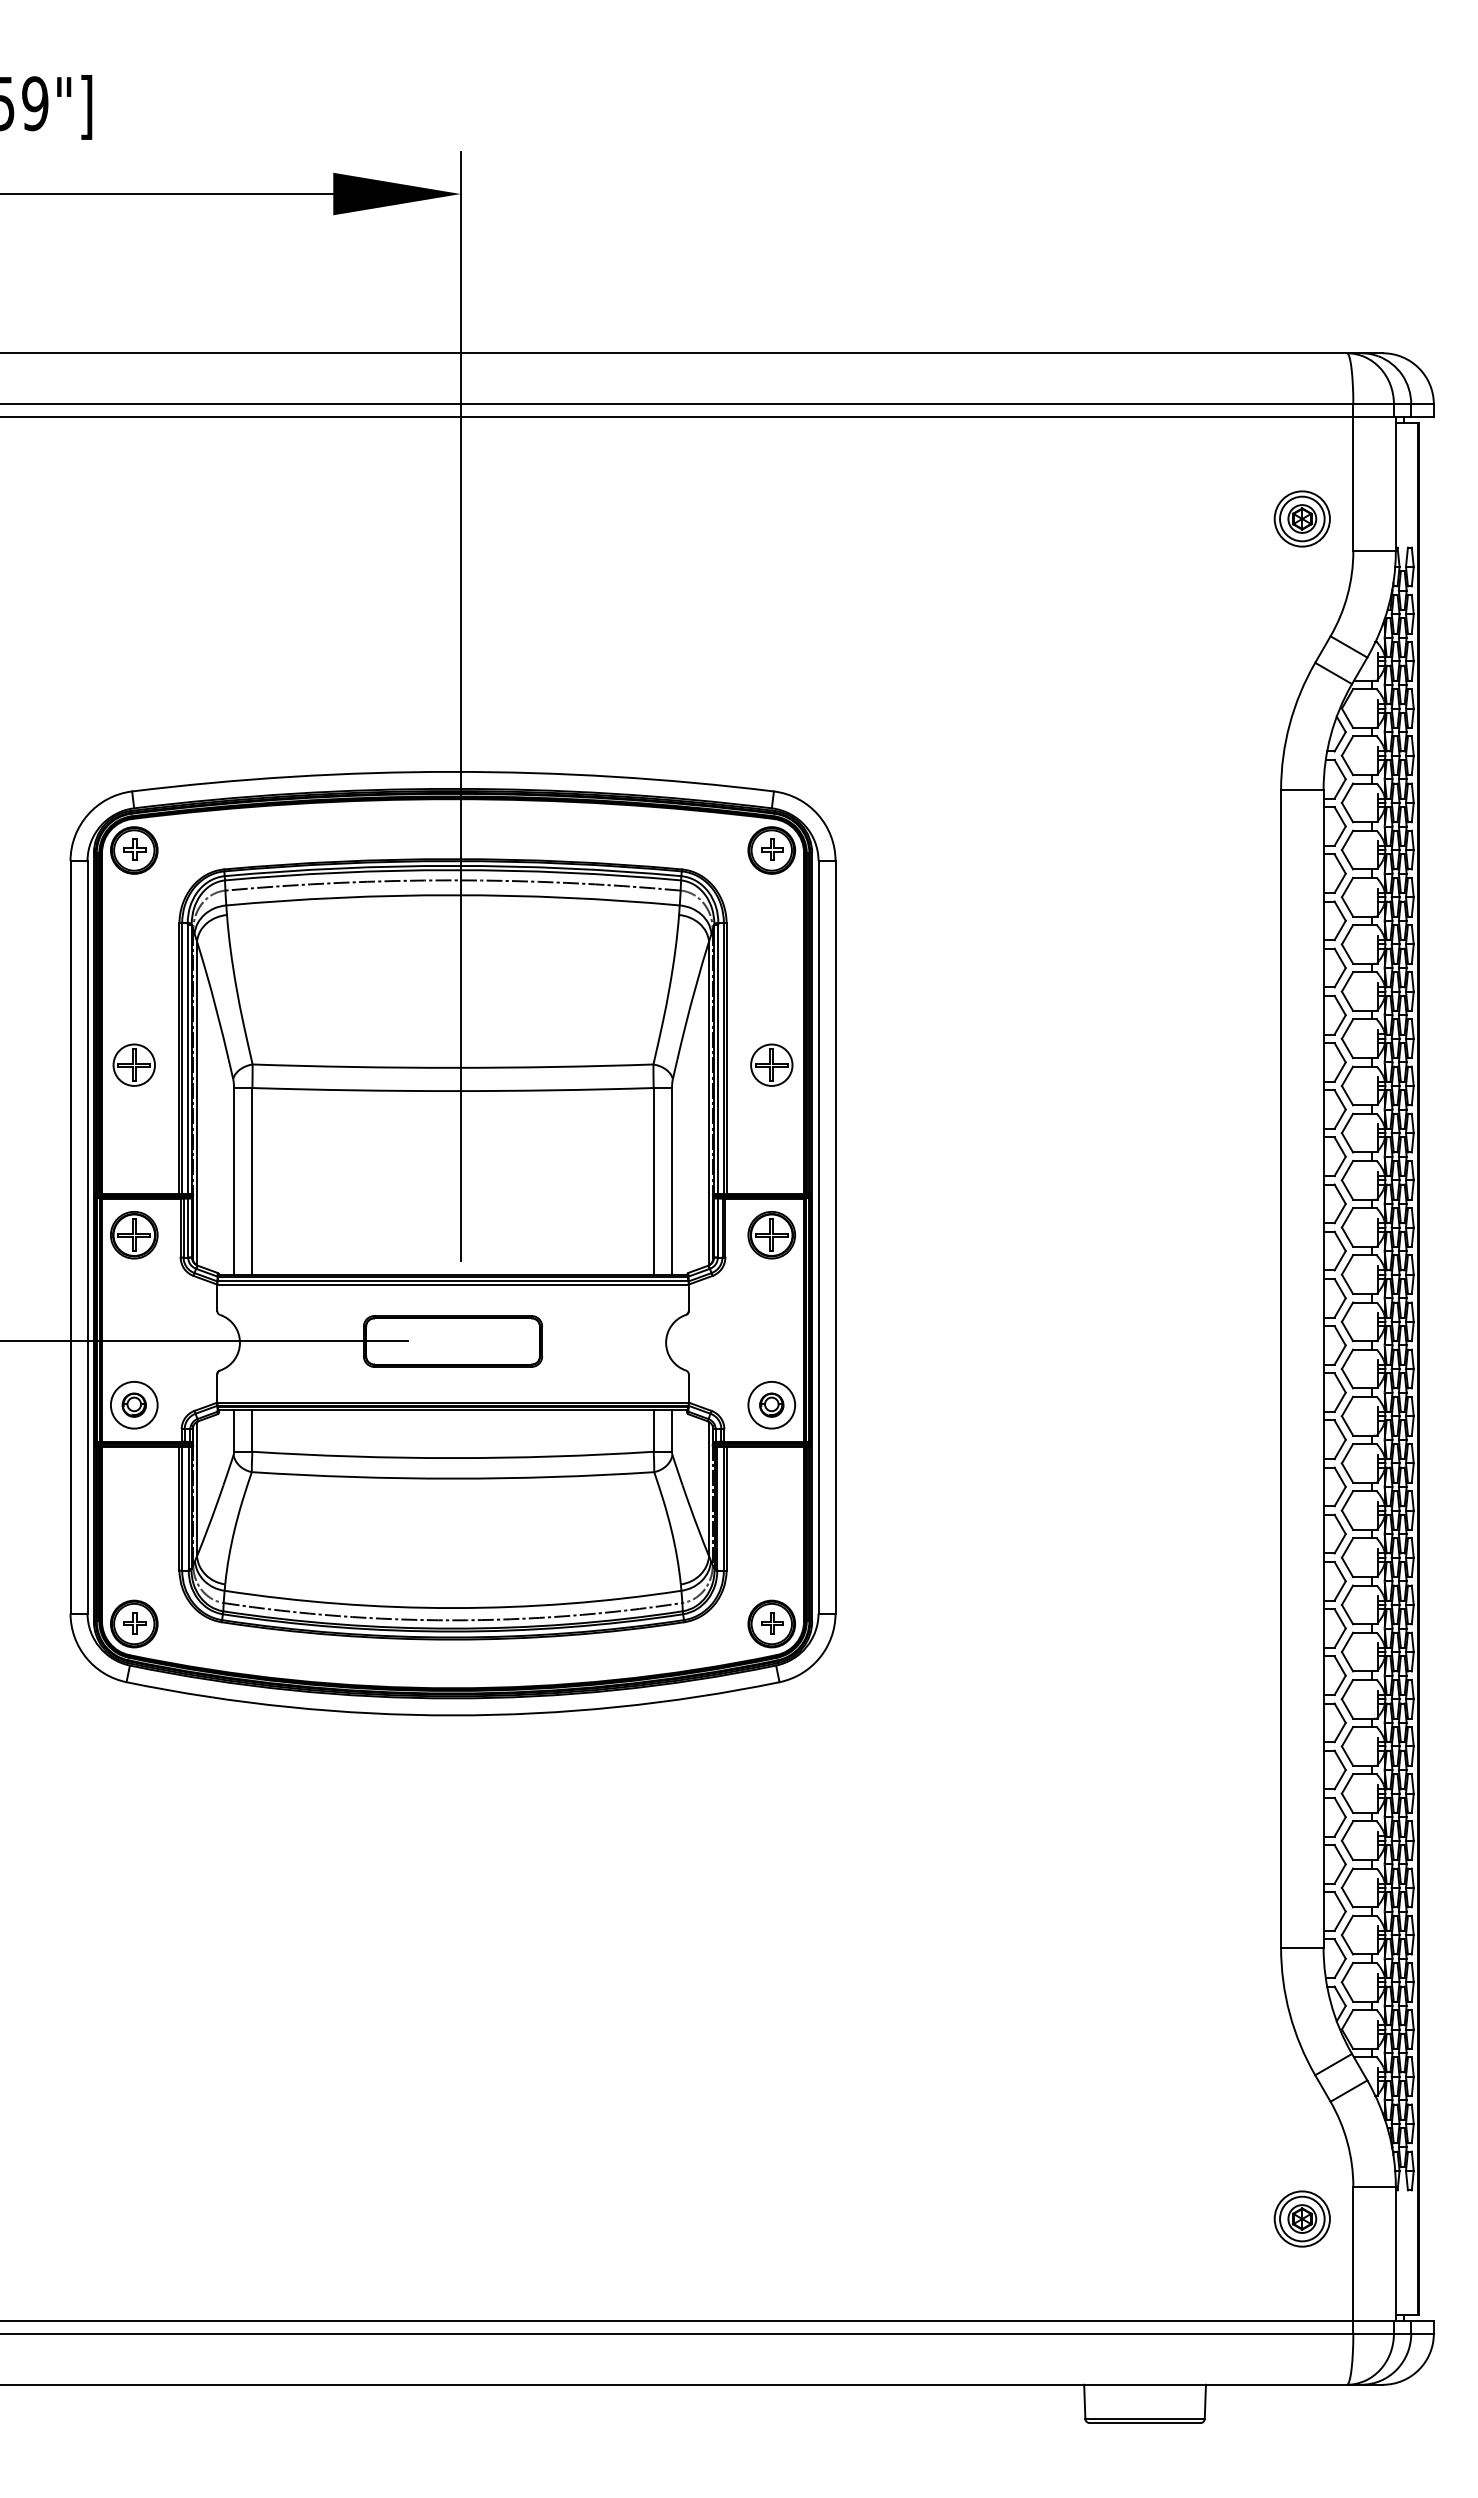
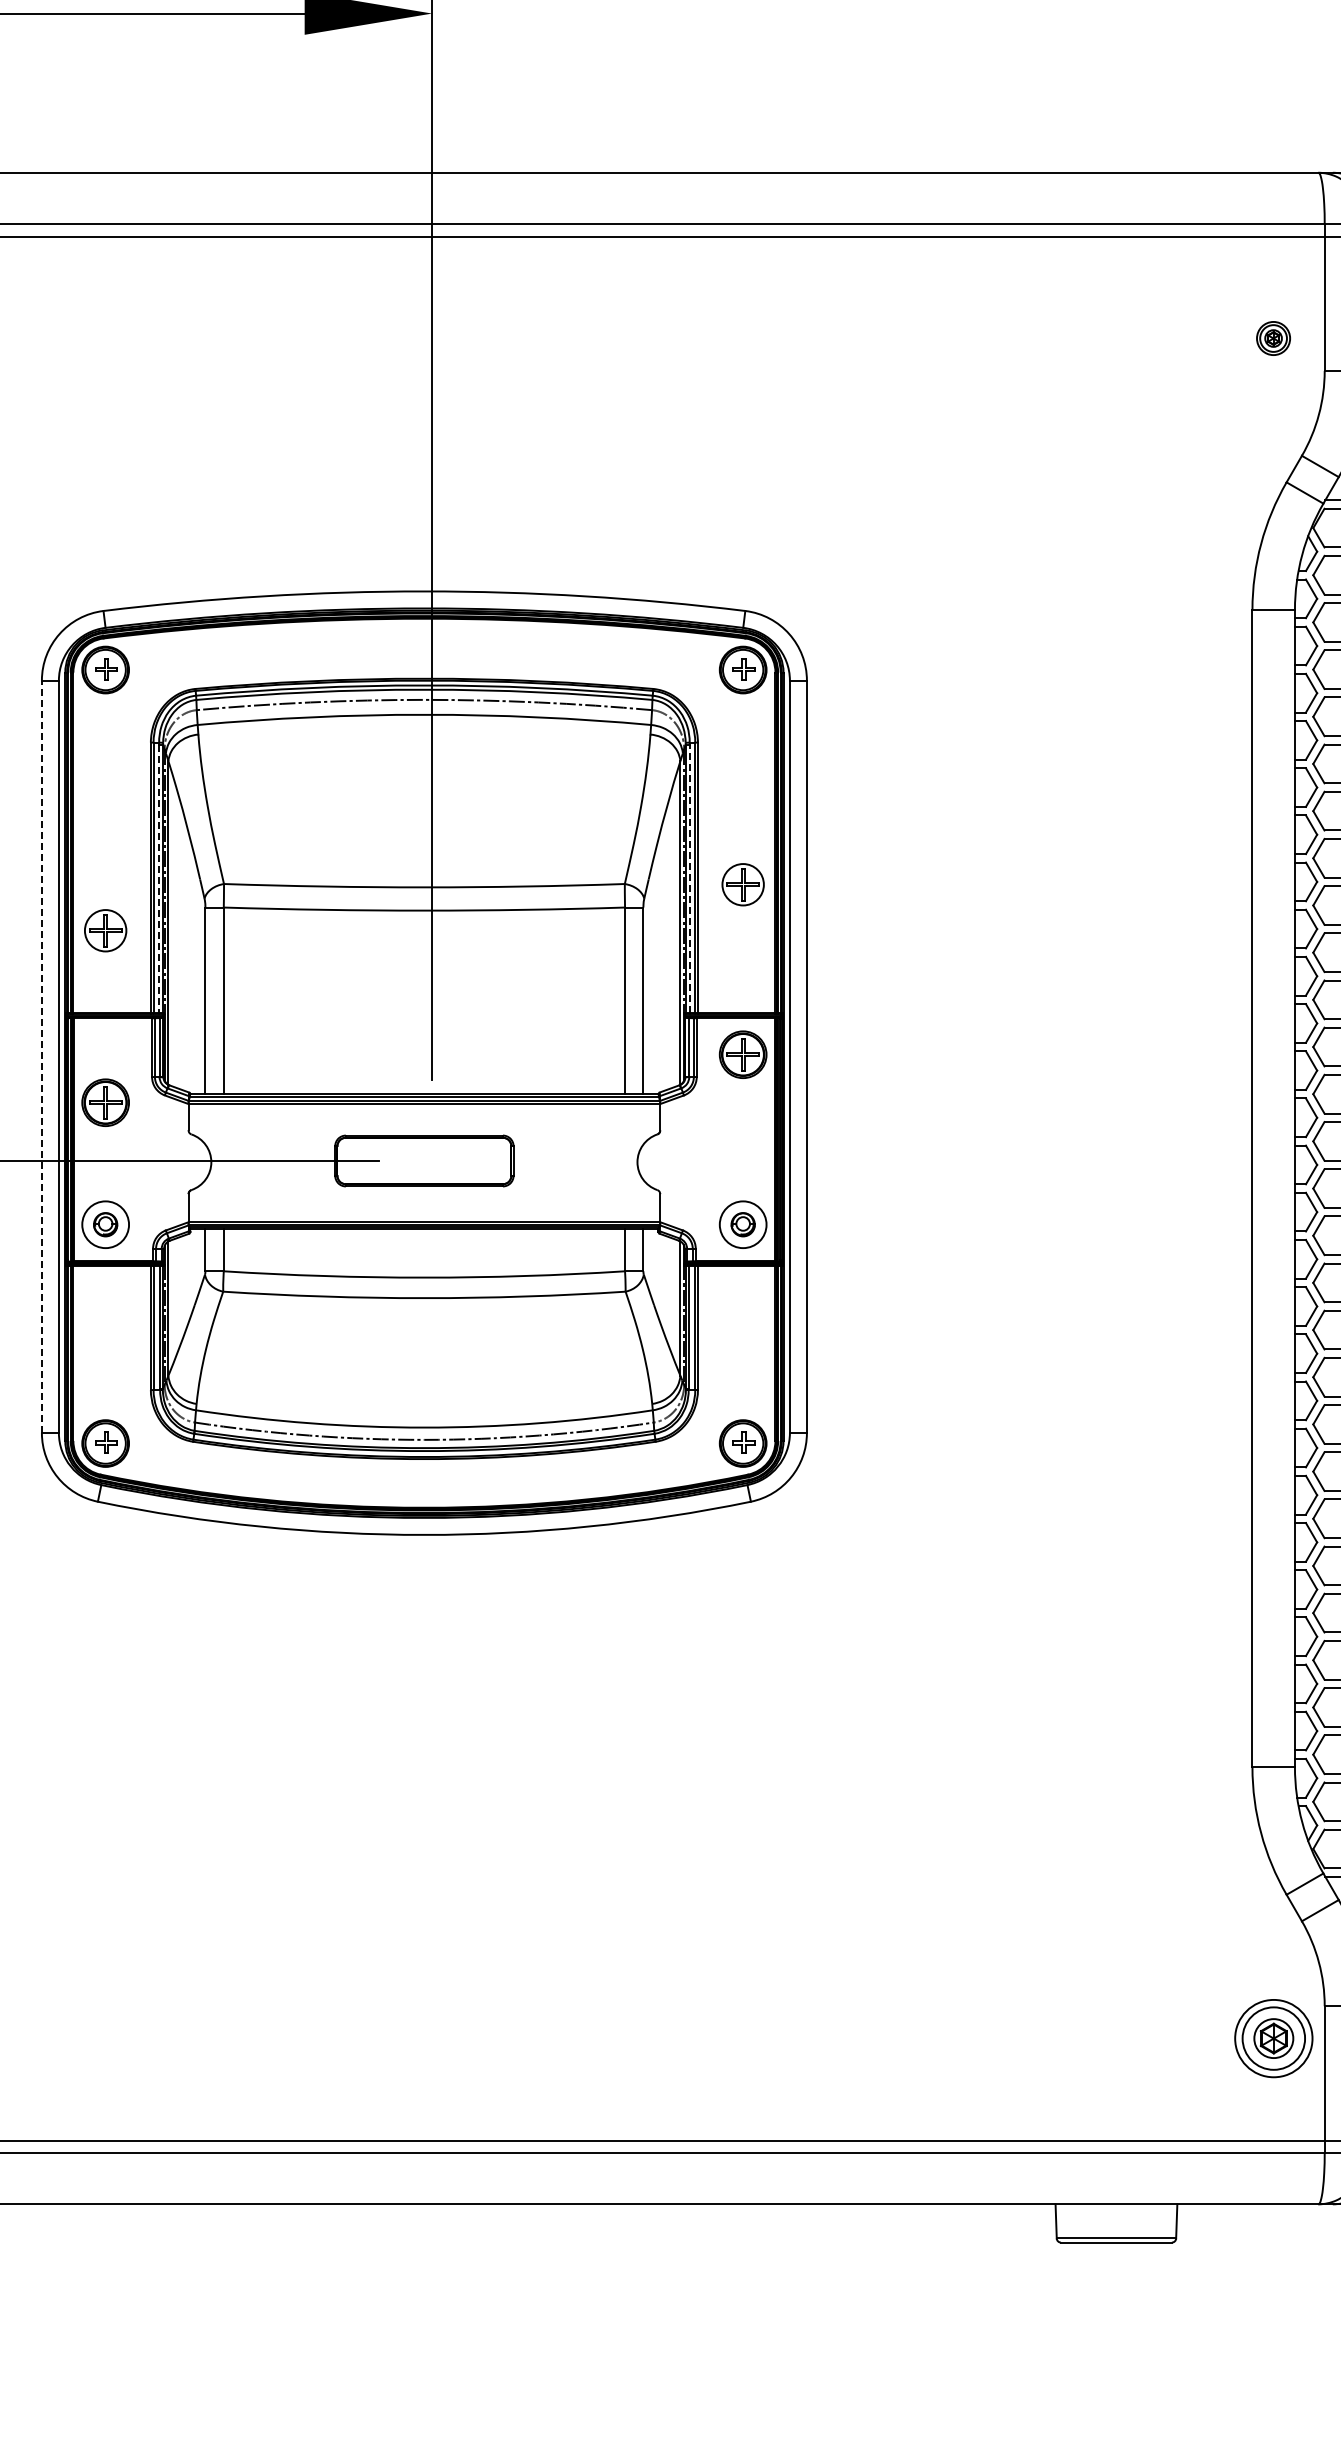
part: (1301, 518) -> (1272, 338), size x0.6
line: (718, 1059) -> (689, 879), solid -> dashed
line: (187, 1060) -> (158, 880), solid -> dashed
part: (133, 1064) -> (104, 930), moved
part: (134, 1235) -> (105, 1103), moved
line: (70, 1236) -> (41, 1056), solid -> dashed
part: (1301, 2218) -> (1272, 2038), size x1.4

